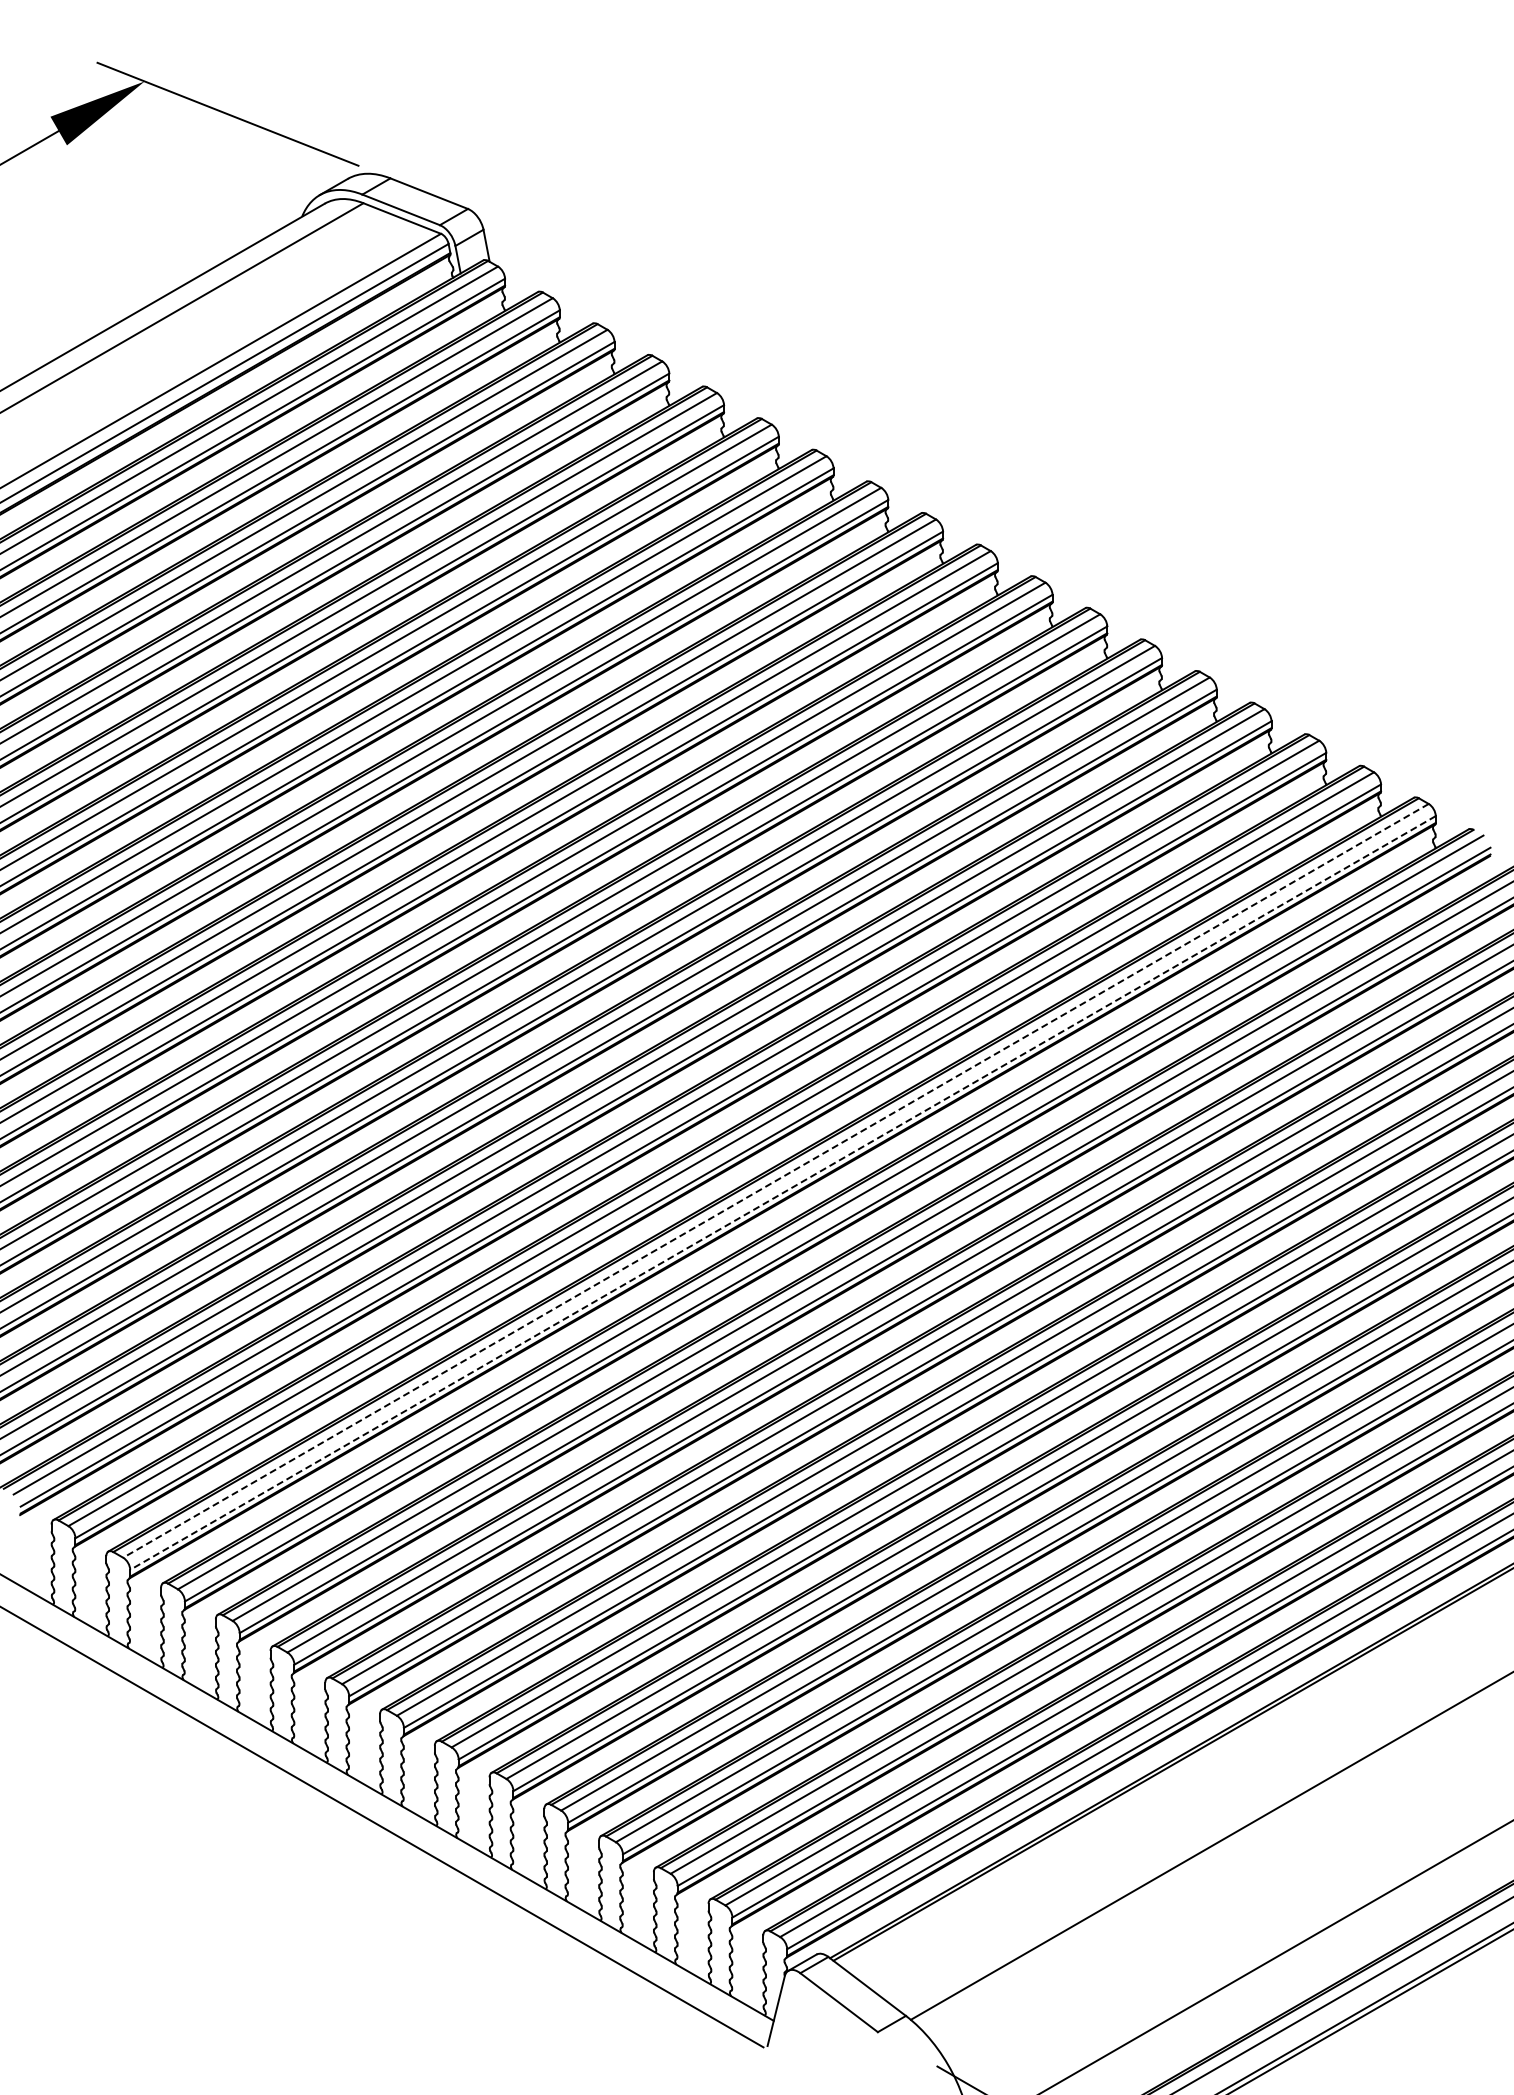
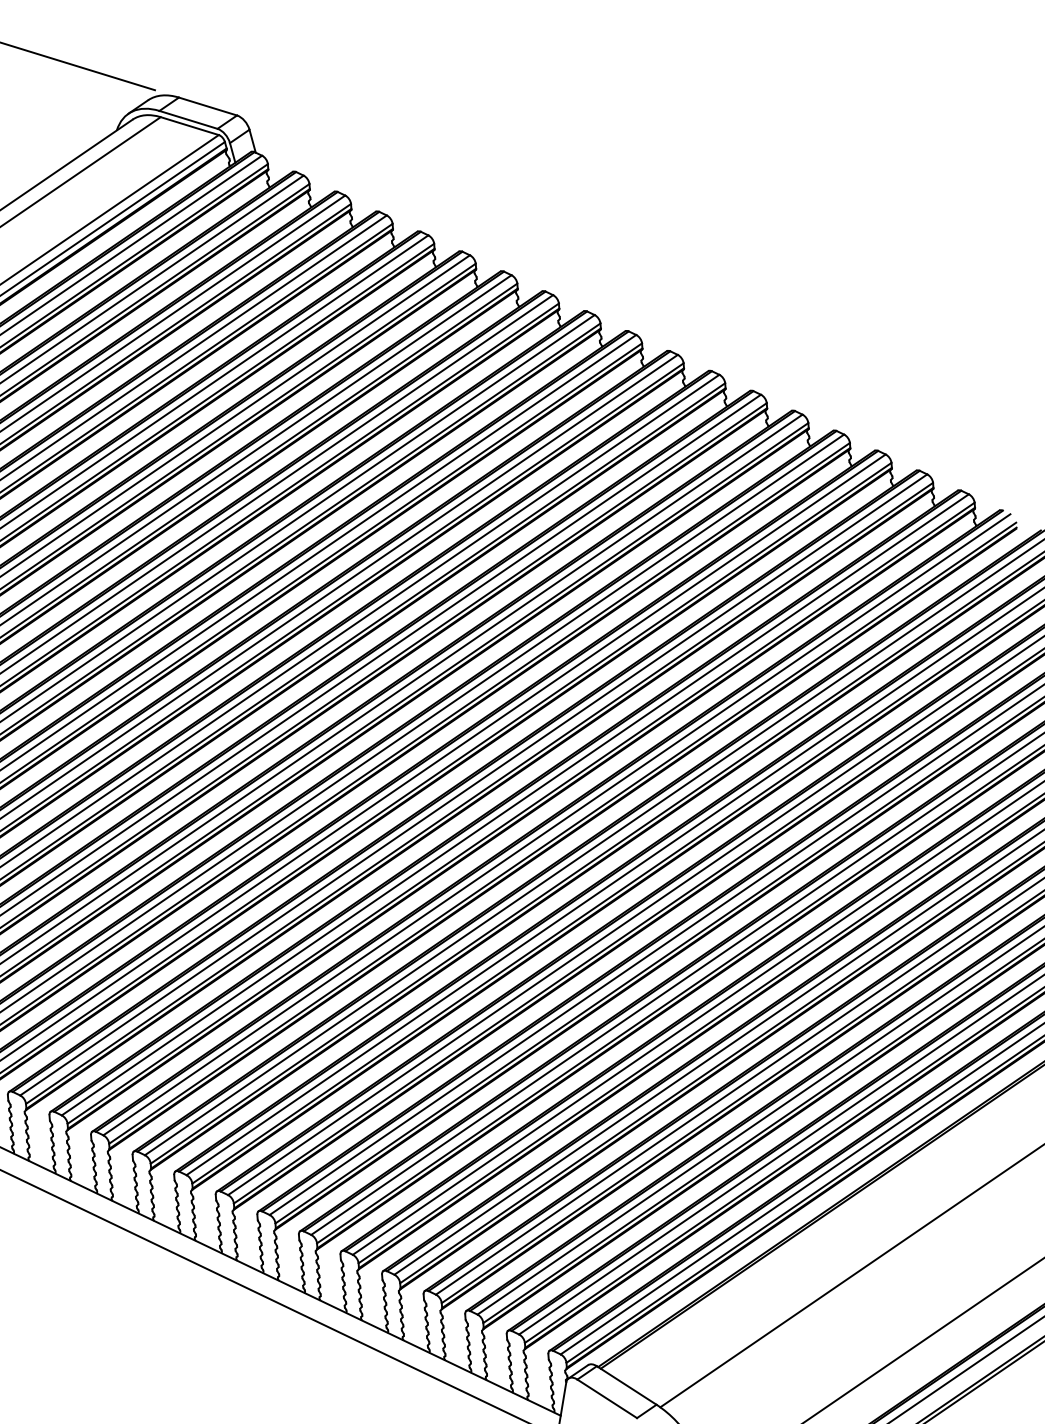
line: (775, 1180) -> (514, 804), dashed -> solid
line: (782, 1193) -> (520, 813), dashed -> solid

